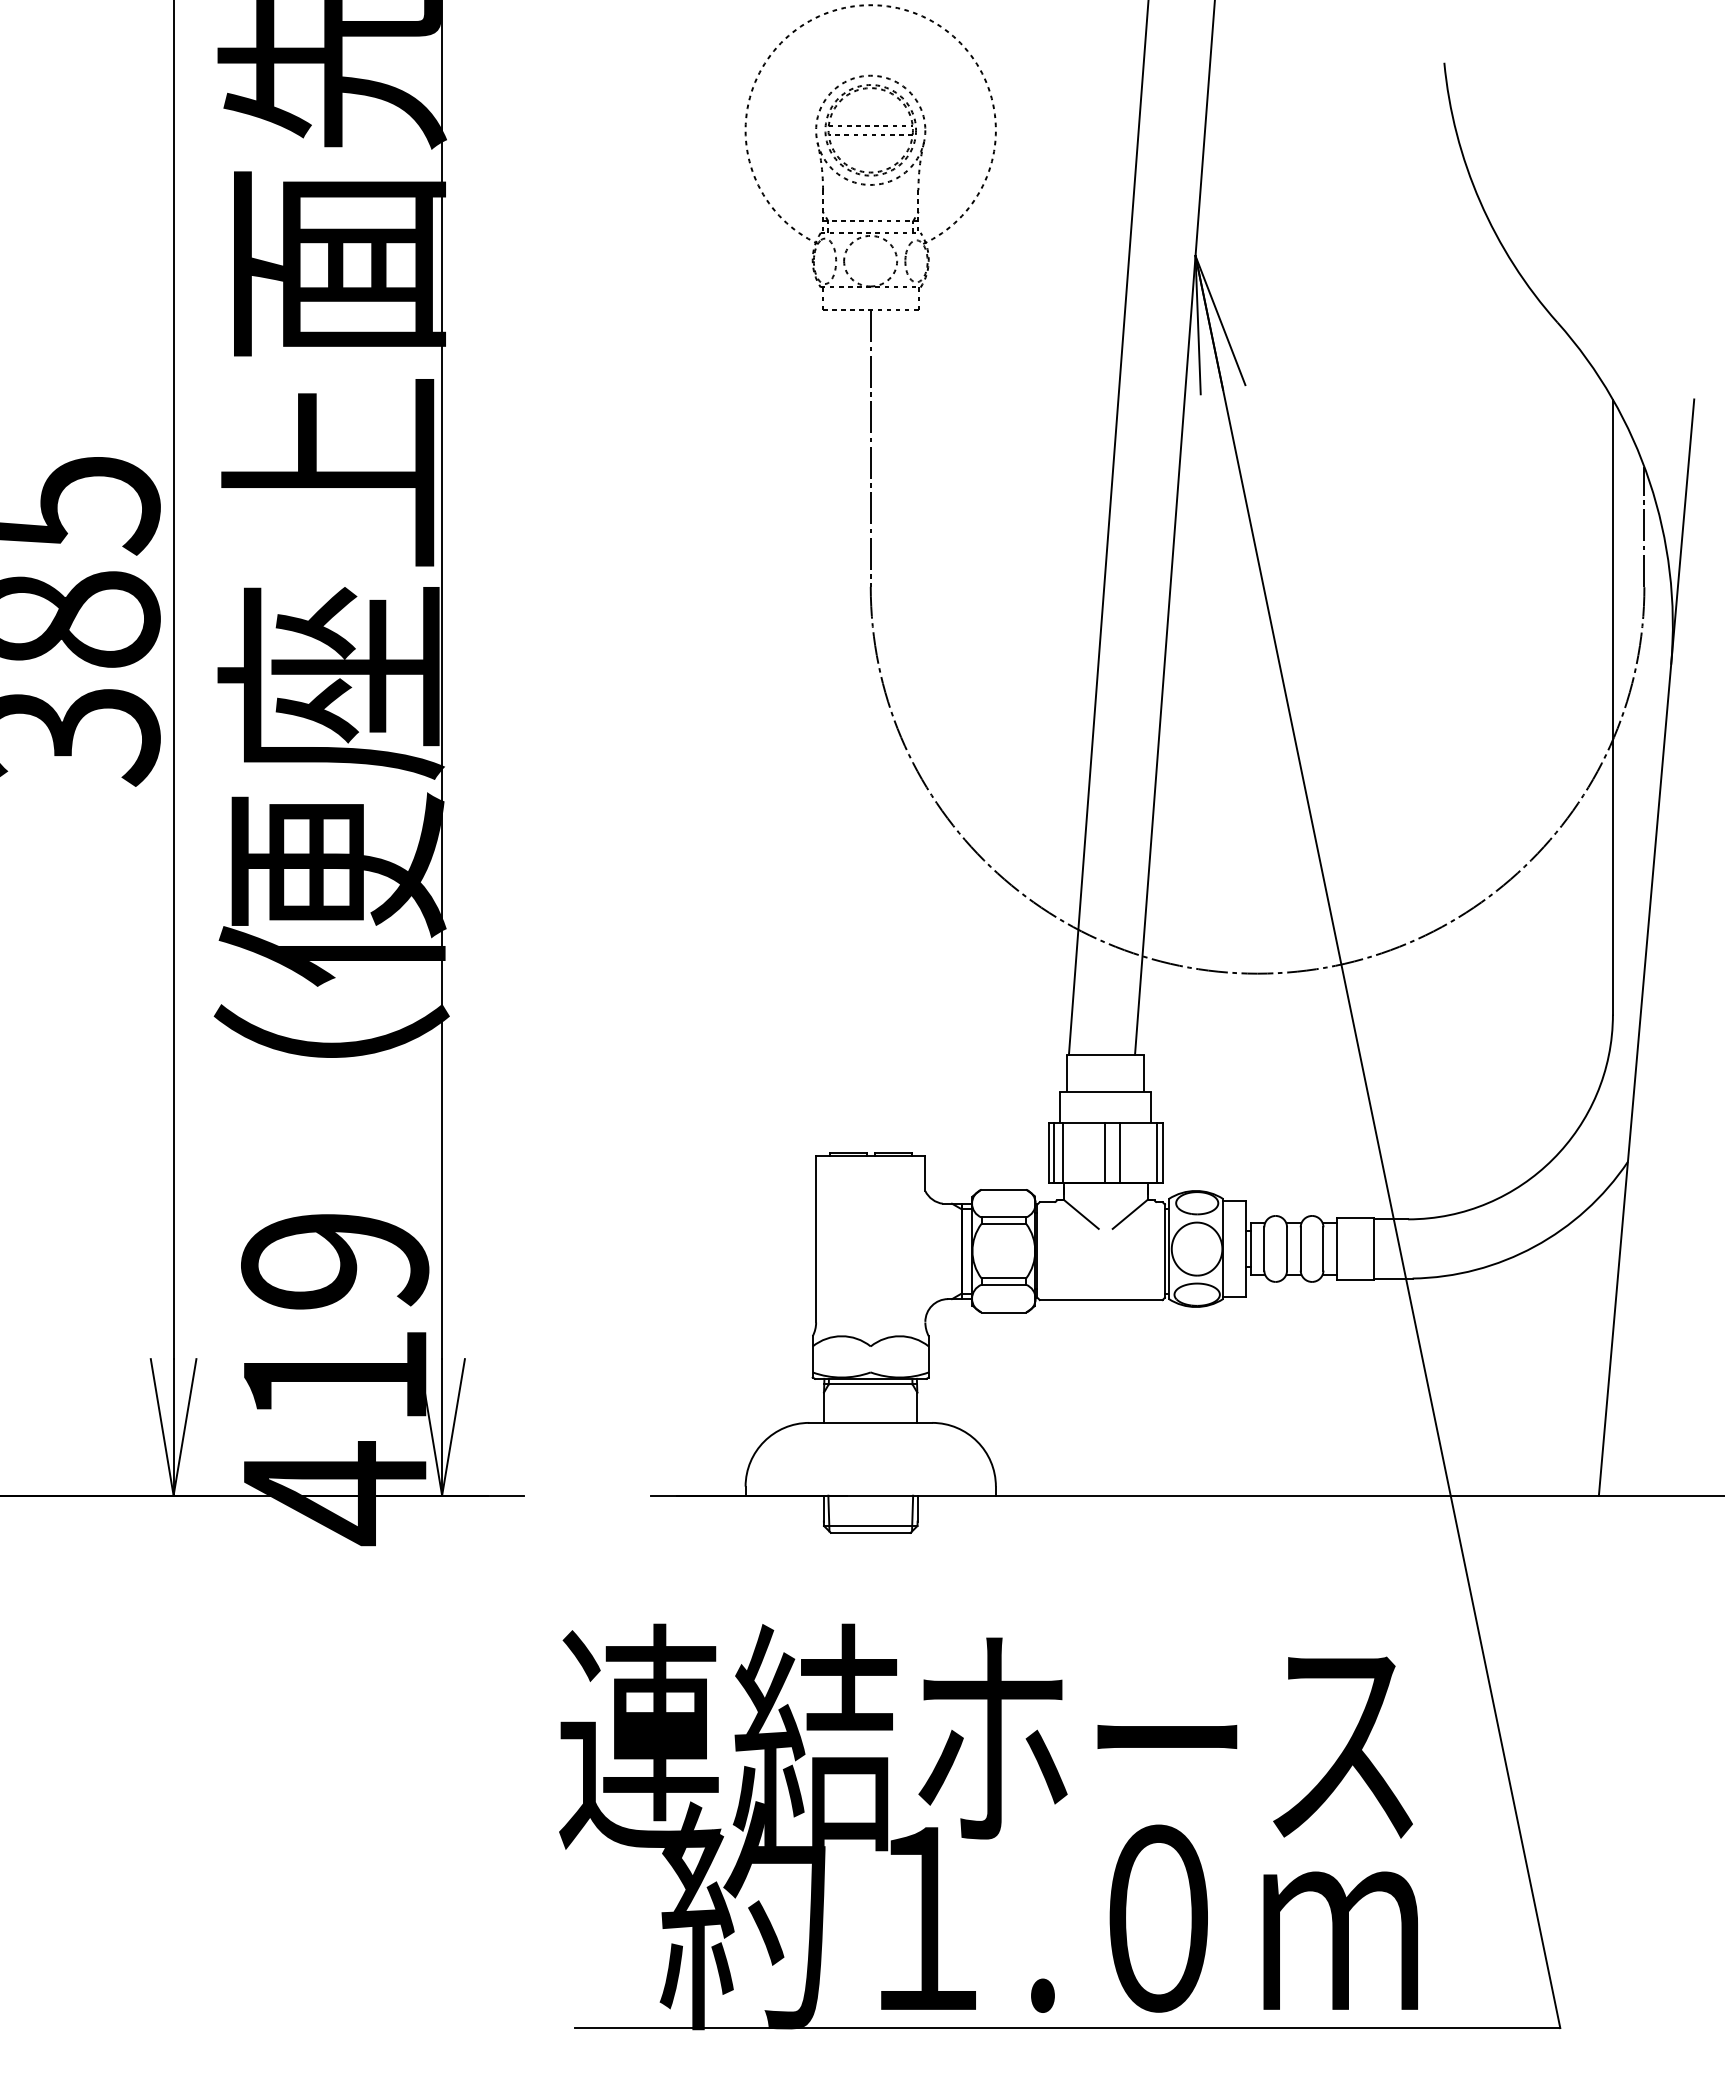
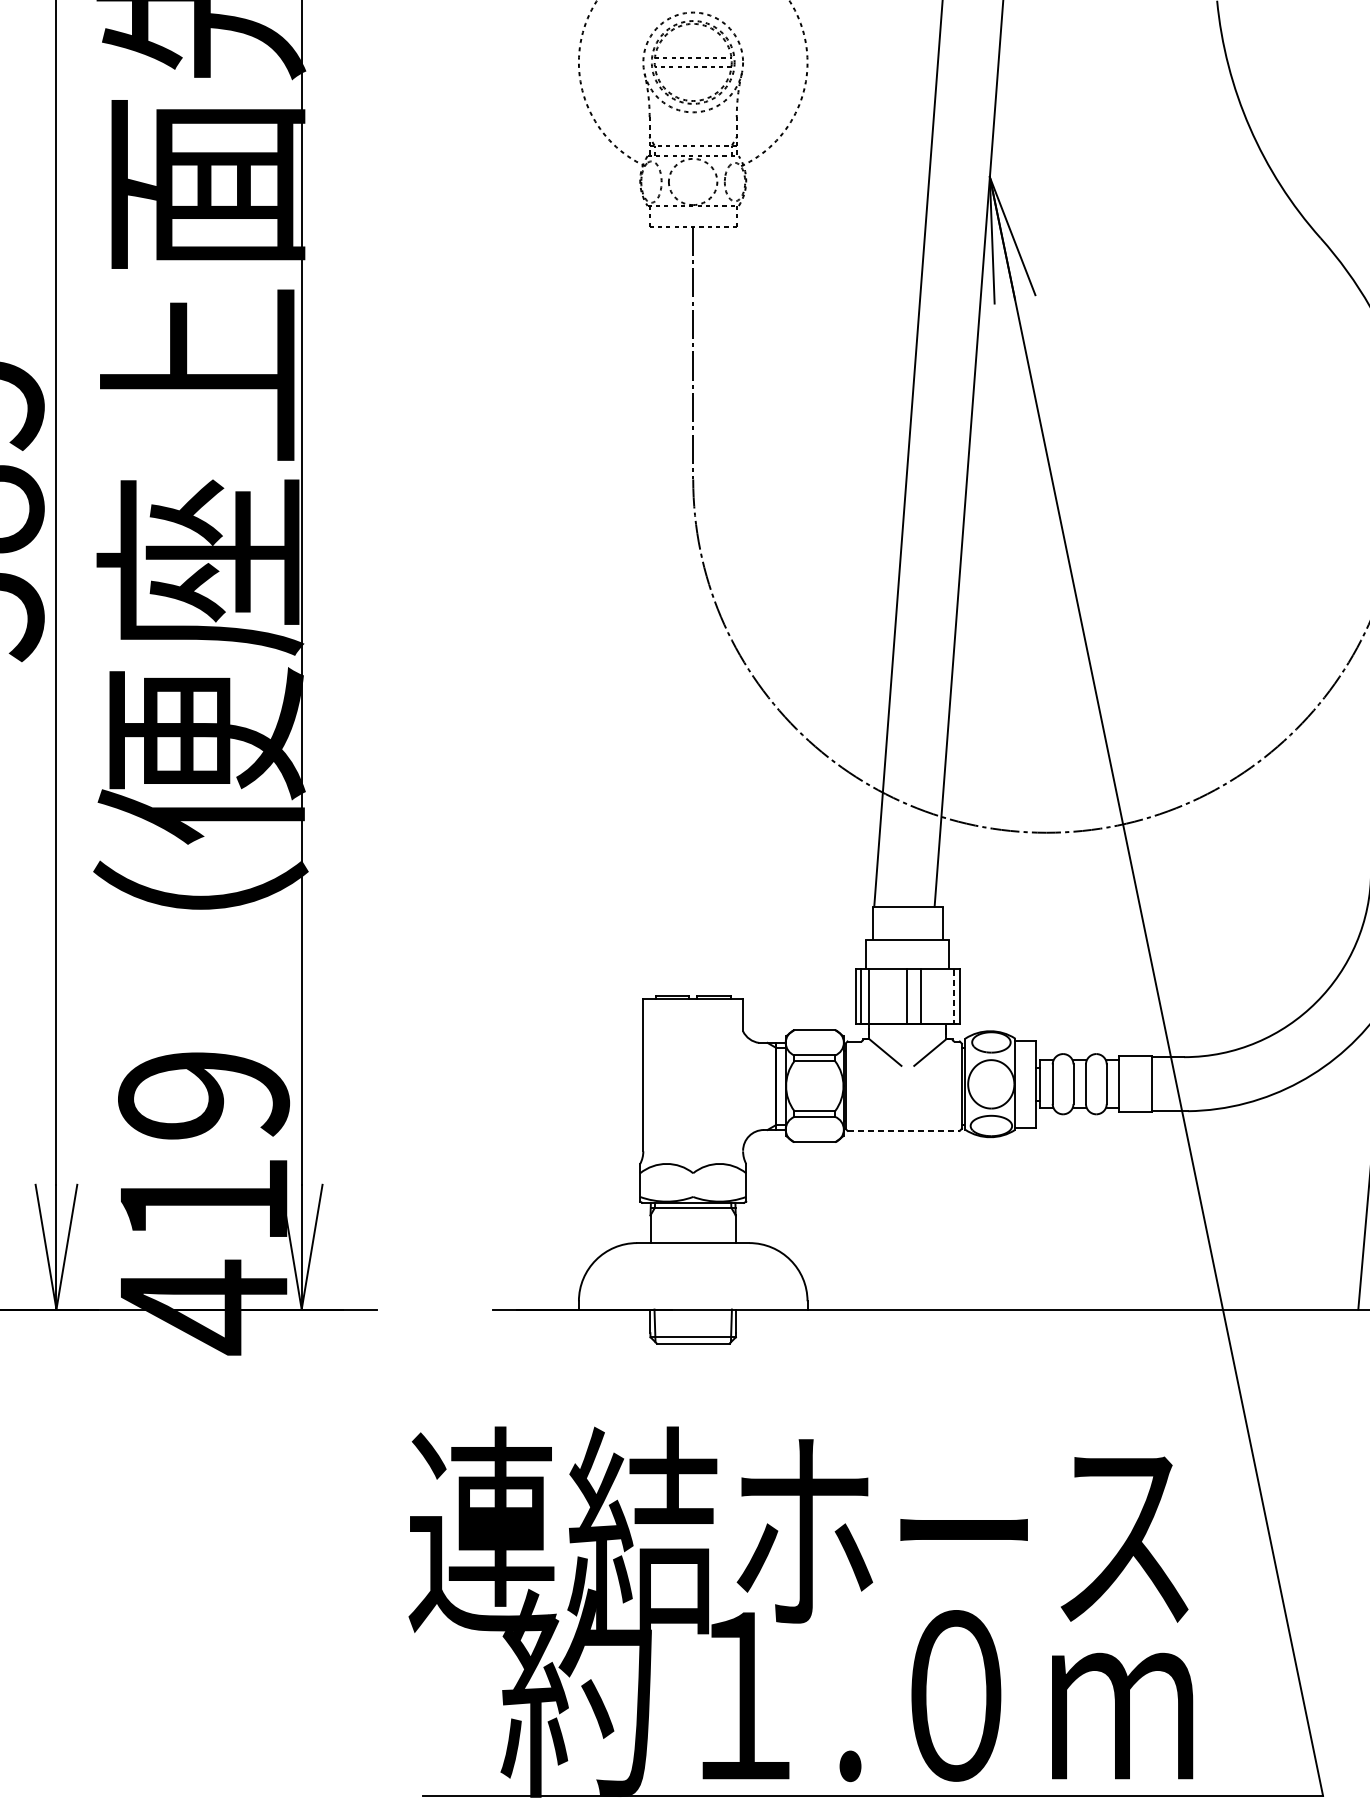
line: (1156, 1152) -> (954, 996), solid -> dashed
line: (1101, 1300) -> (903, 1131), solid -> dashed

